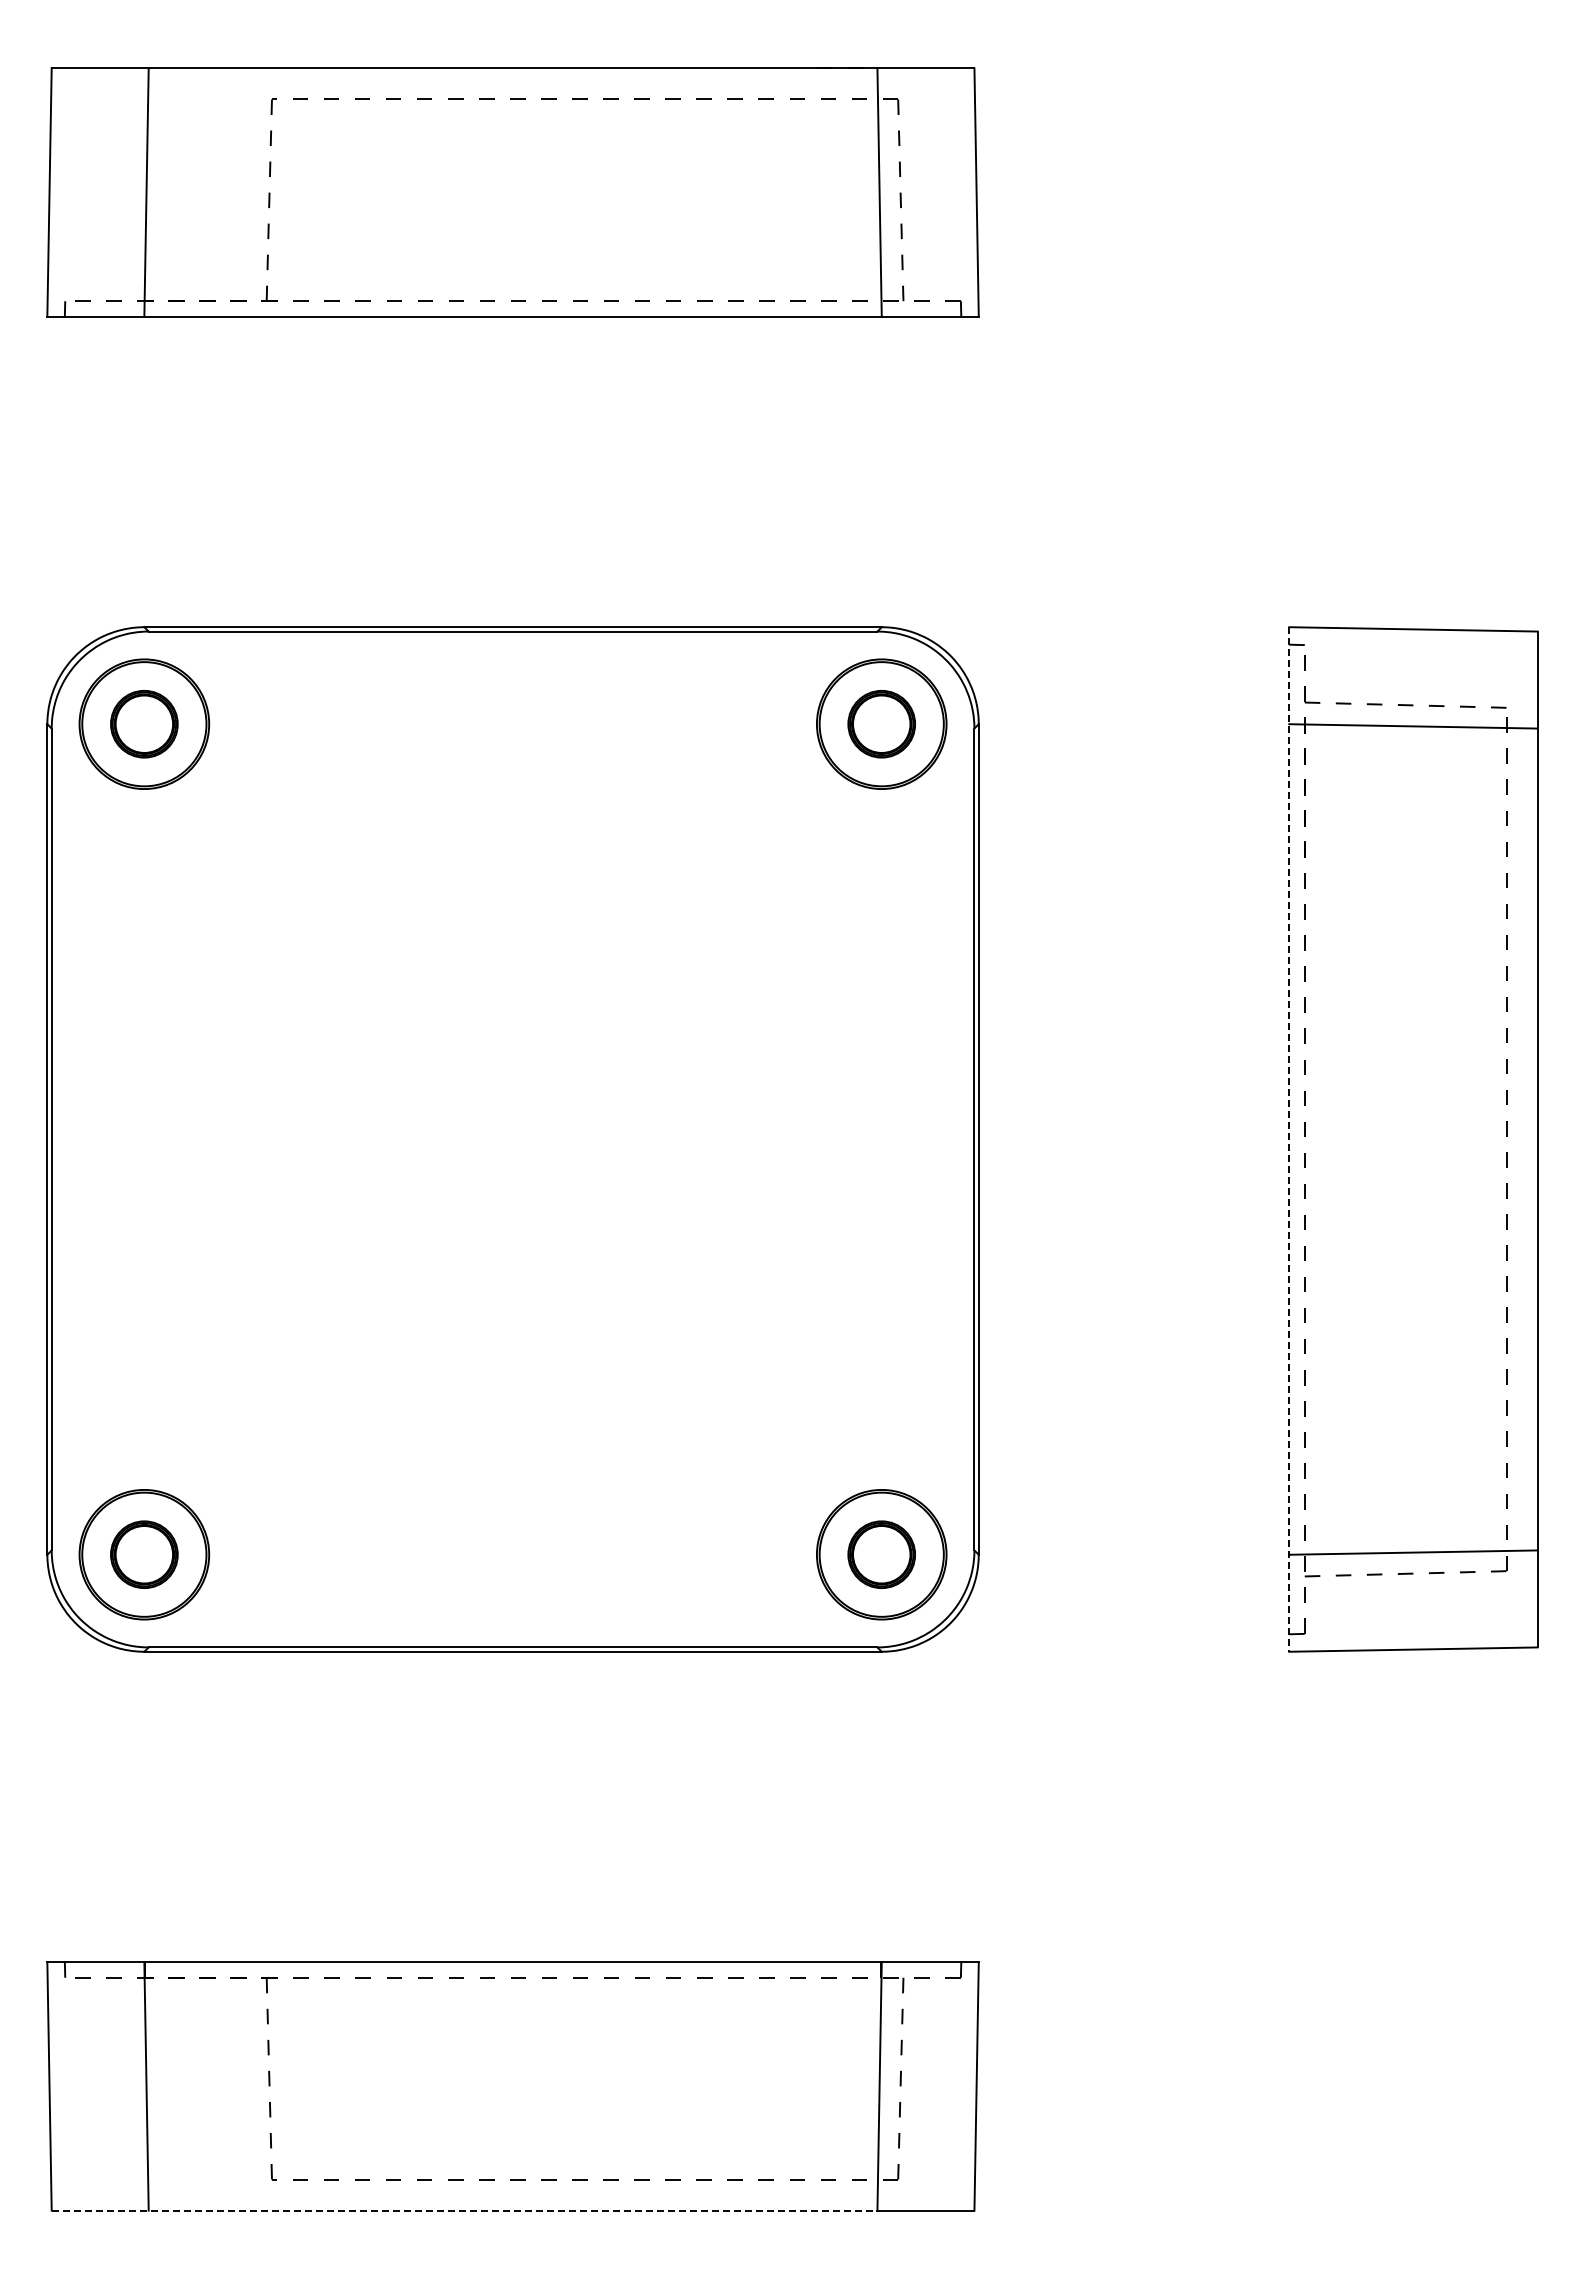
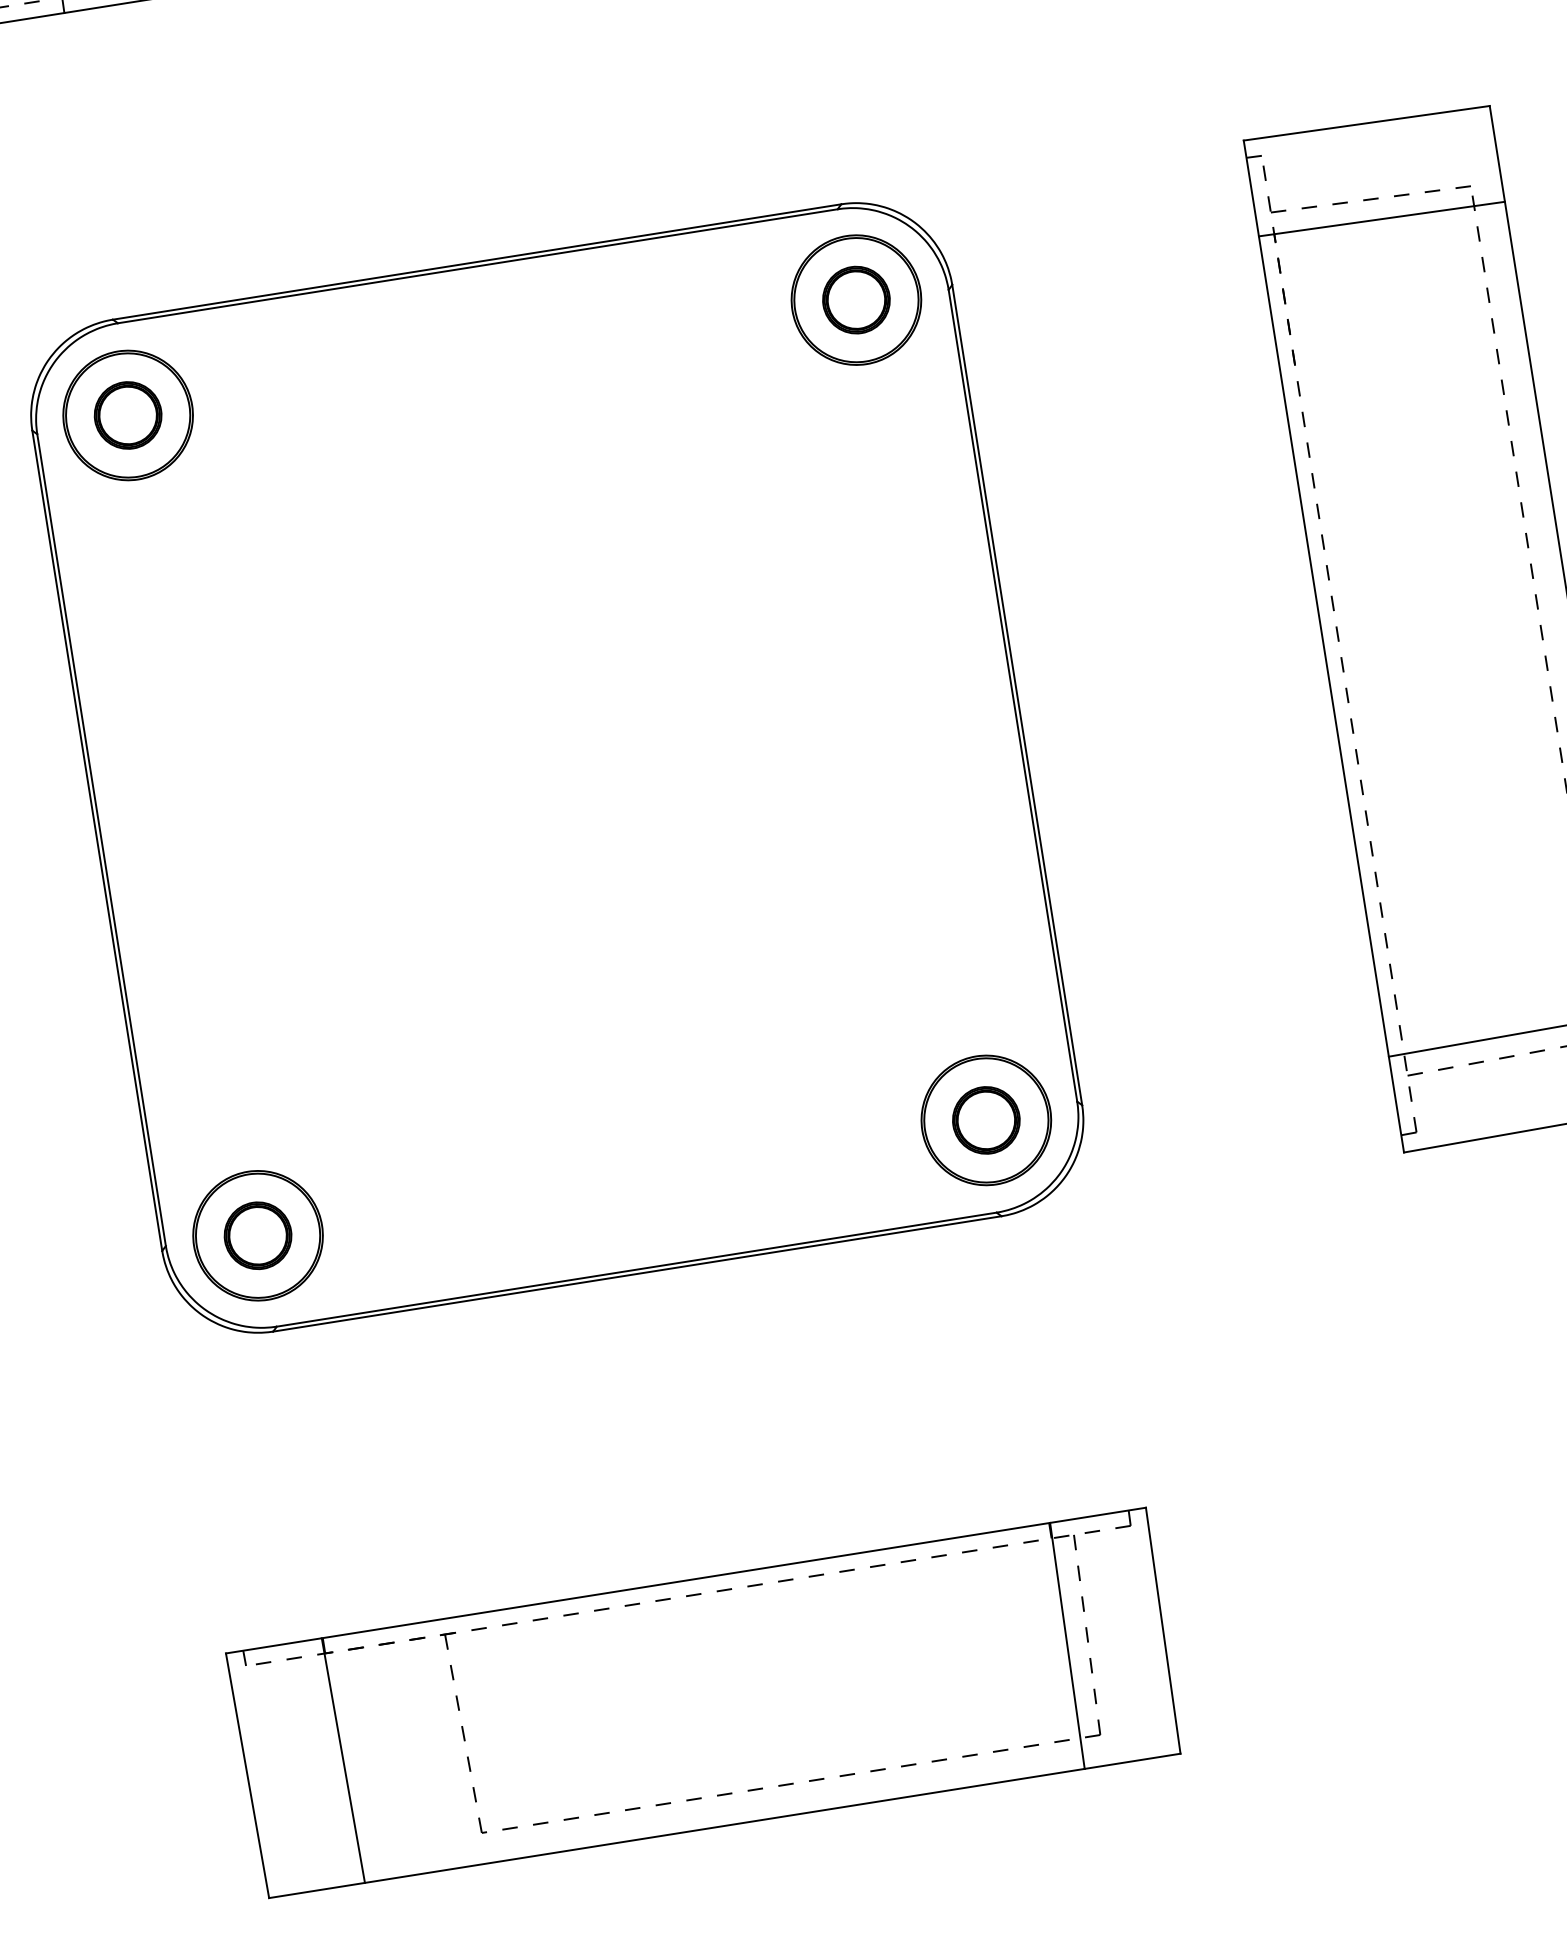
line: (1289, 1139) -> (1324, 646), dashed -> solid
line: (464, 2210) -> (676, 1833), dashed -> solid

